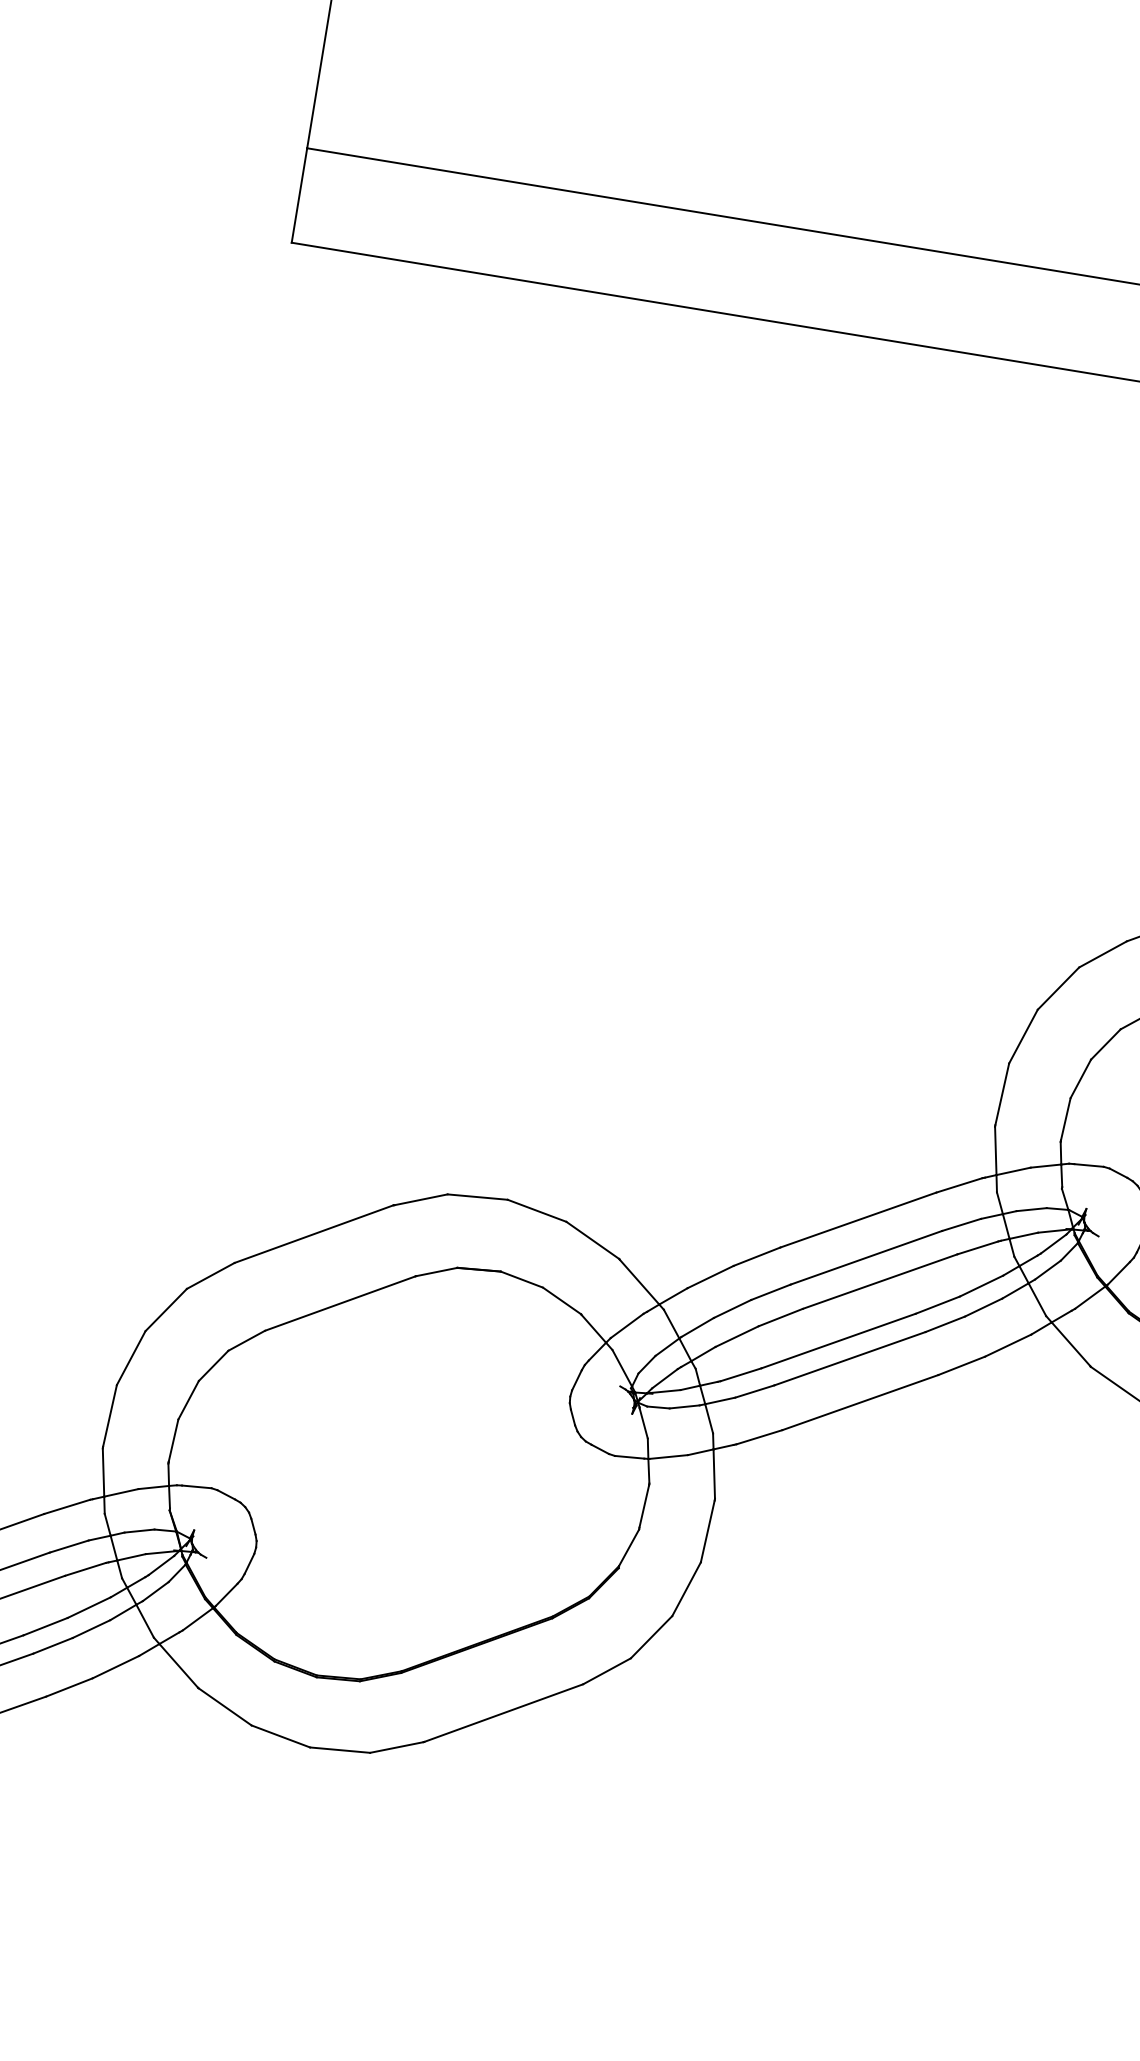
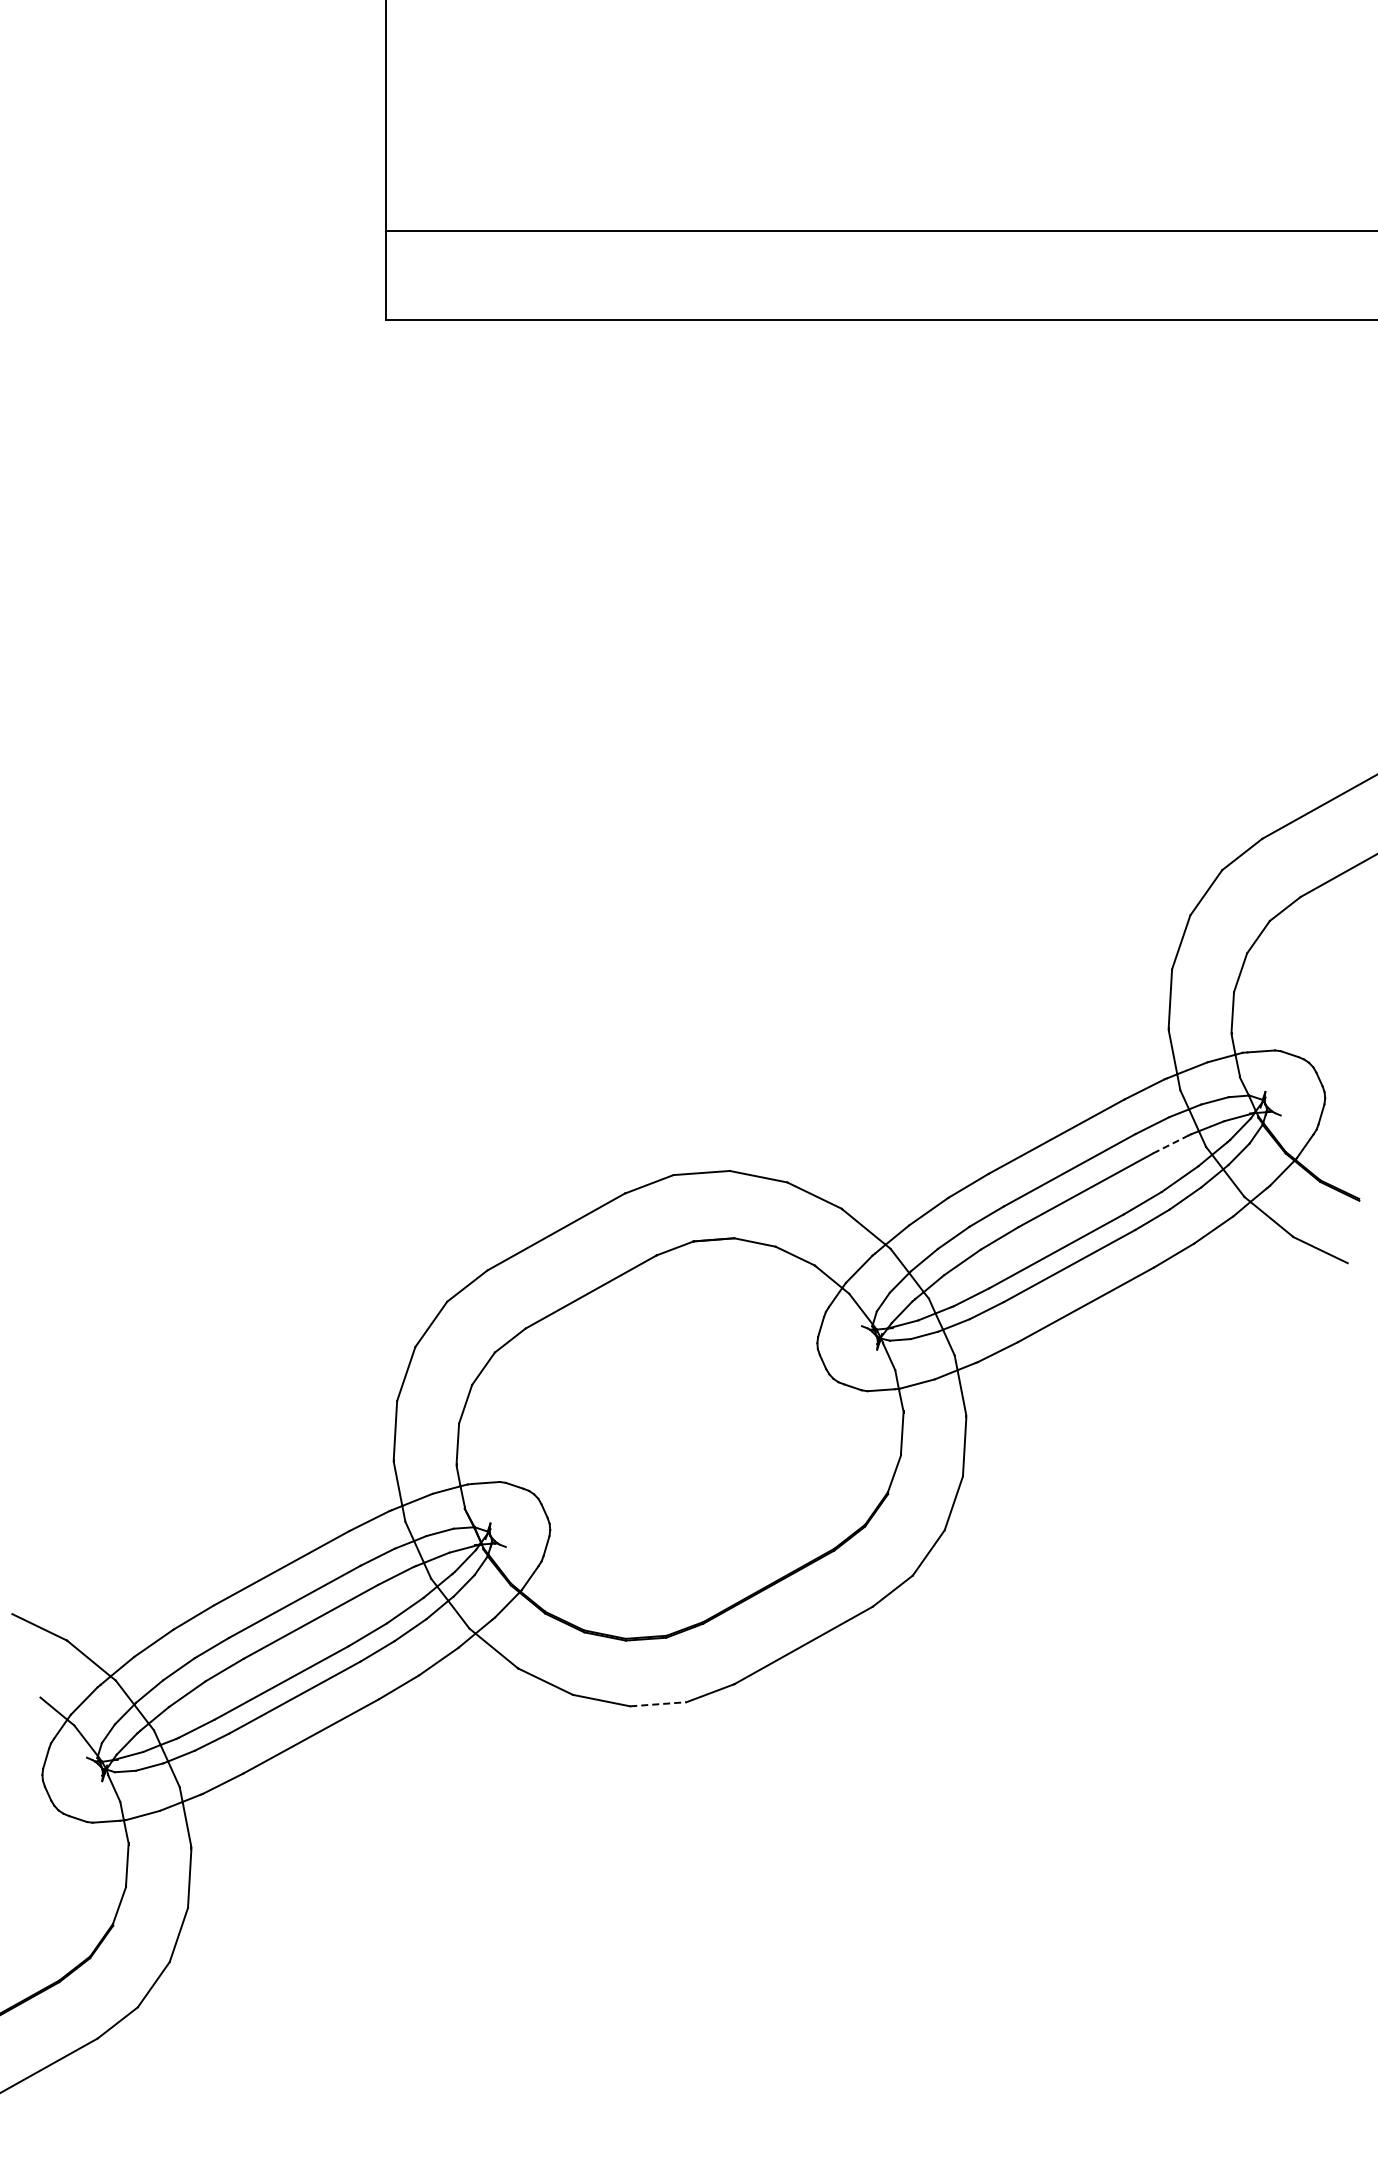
line: (978, 1248) -> (1171, 1144), solid -> dashed
line: (340, 1750) -> (658, 1704), solid -> dashed

